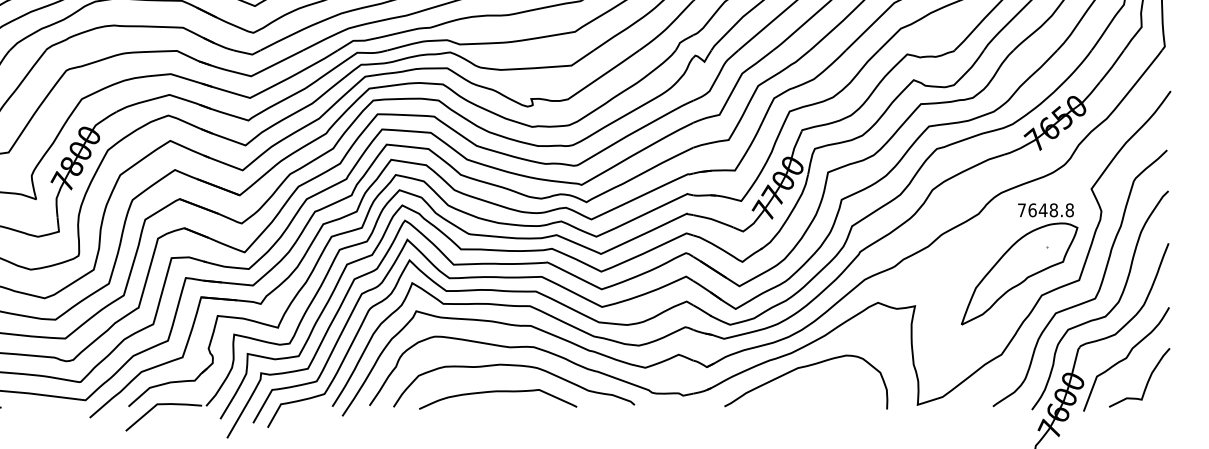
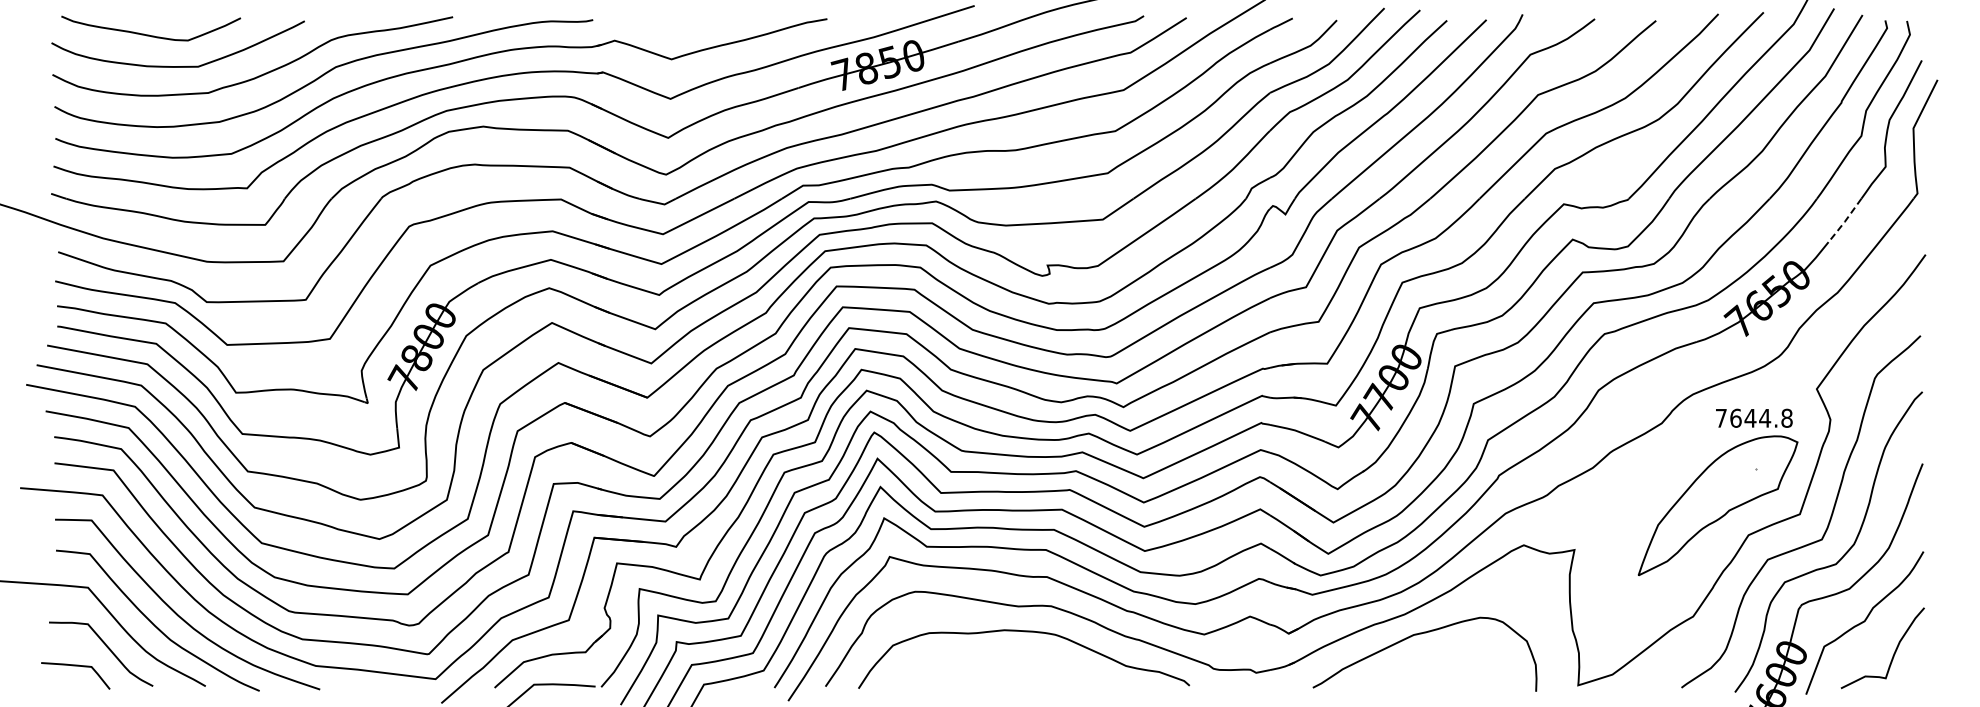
line: (1111, 66) -> (1844, 221), solid -> dashed
text: (1054, 209) -> (1765, 417), 7648.8 -> 7644.8
curve: (497, 391) -> (1001, 667), removed

